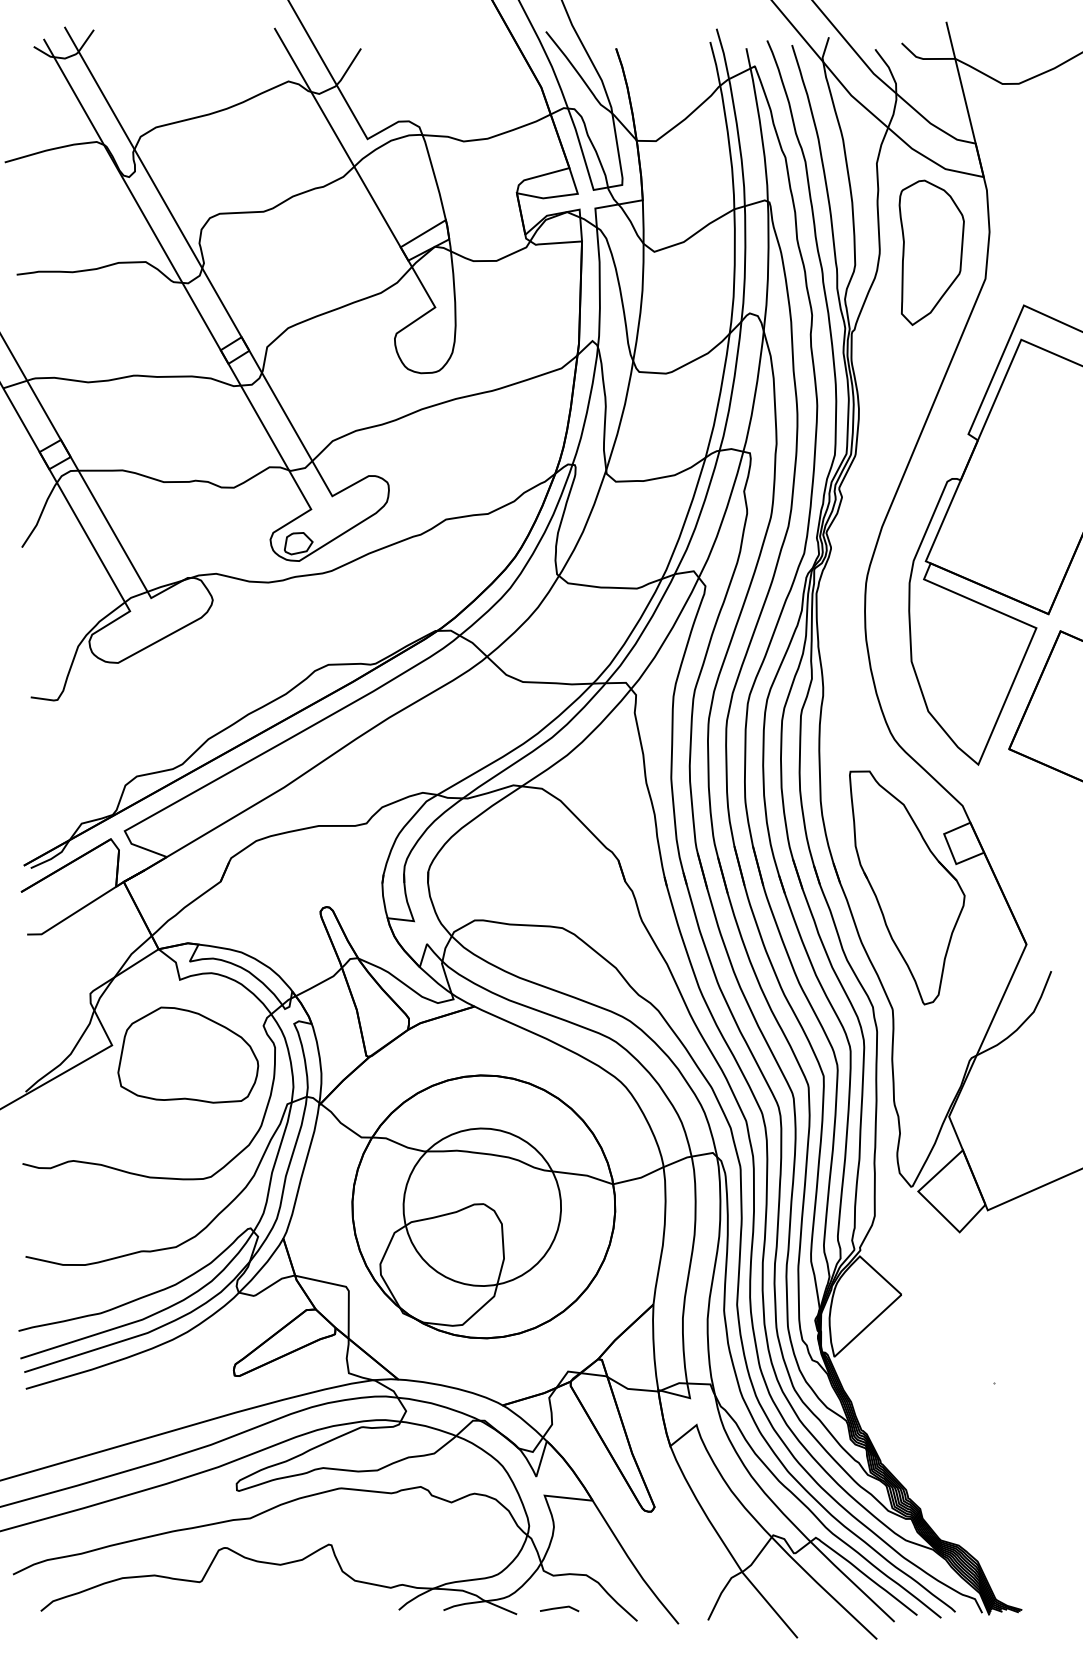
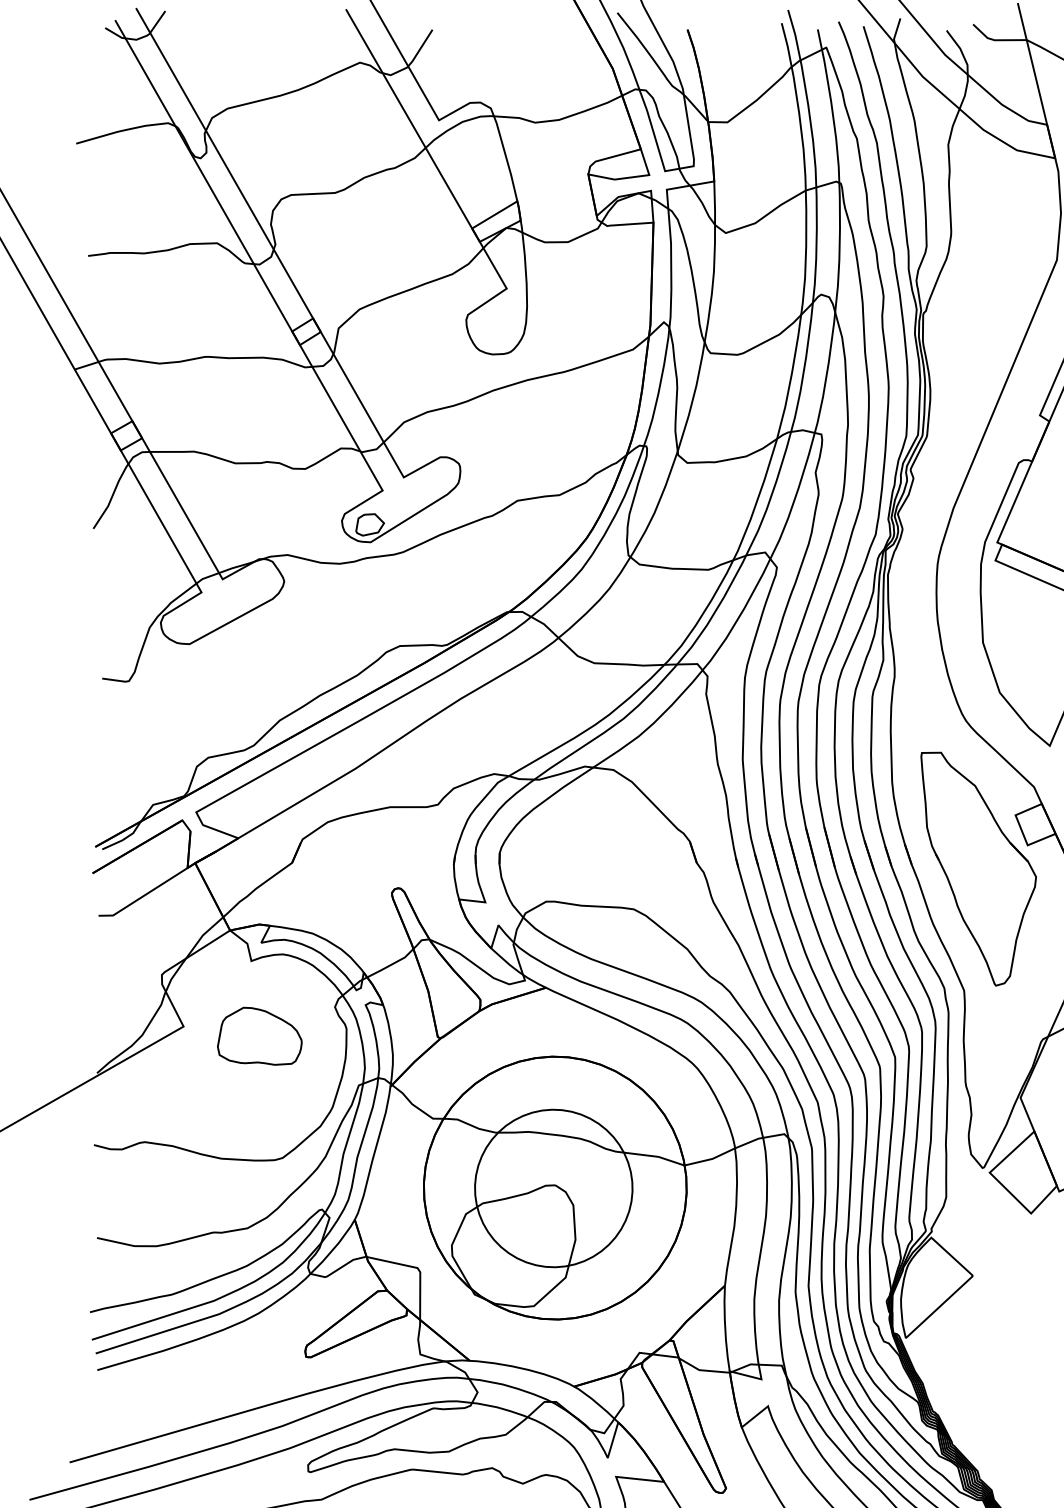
part: (931, 252) -> (1002, 233), removed
part: (188, 1054) -> (259, 1035), size x0.6

